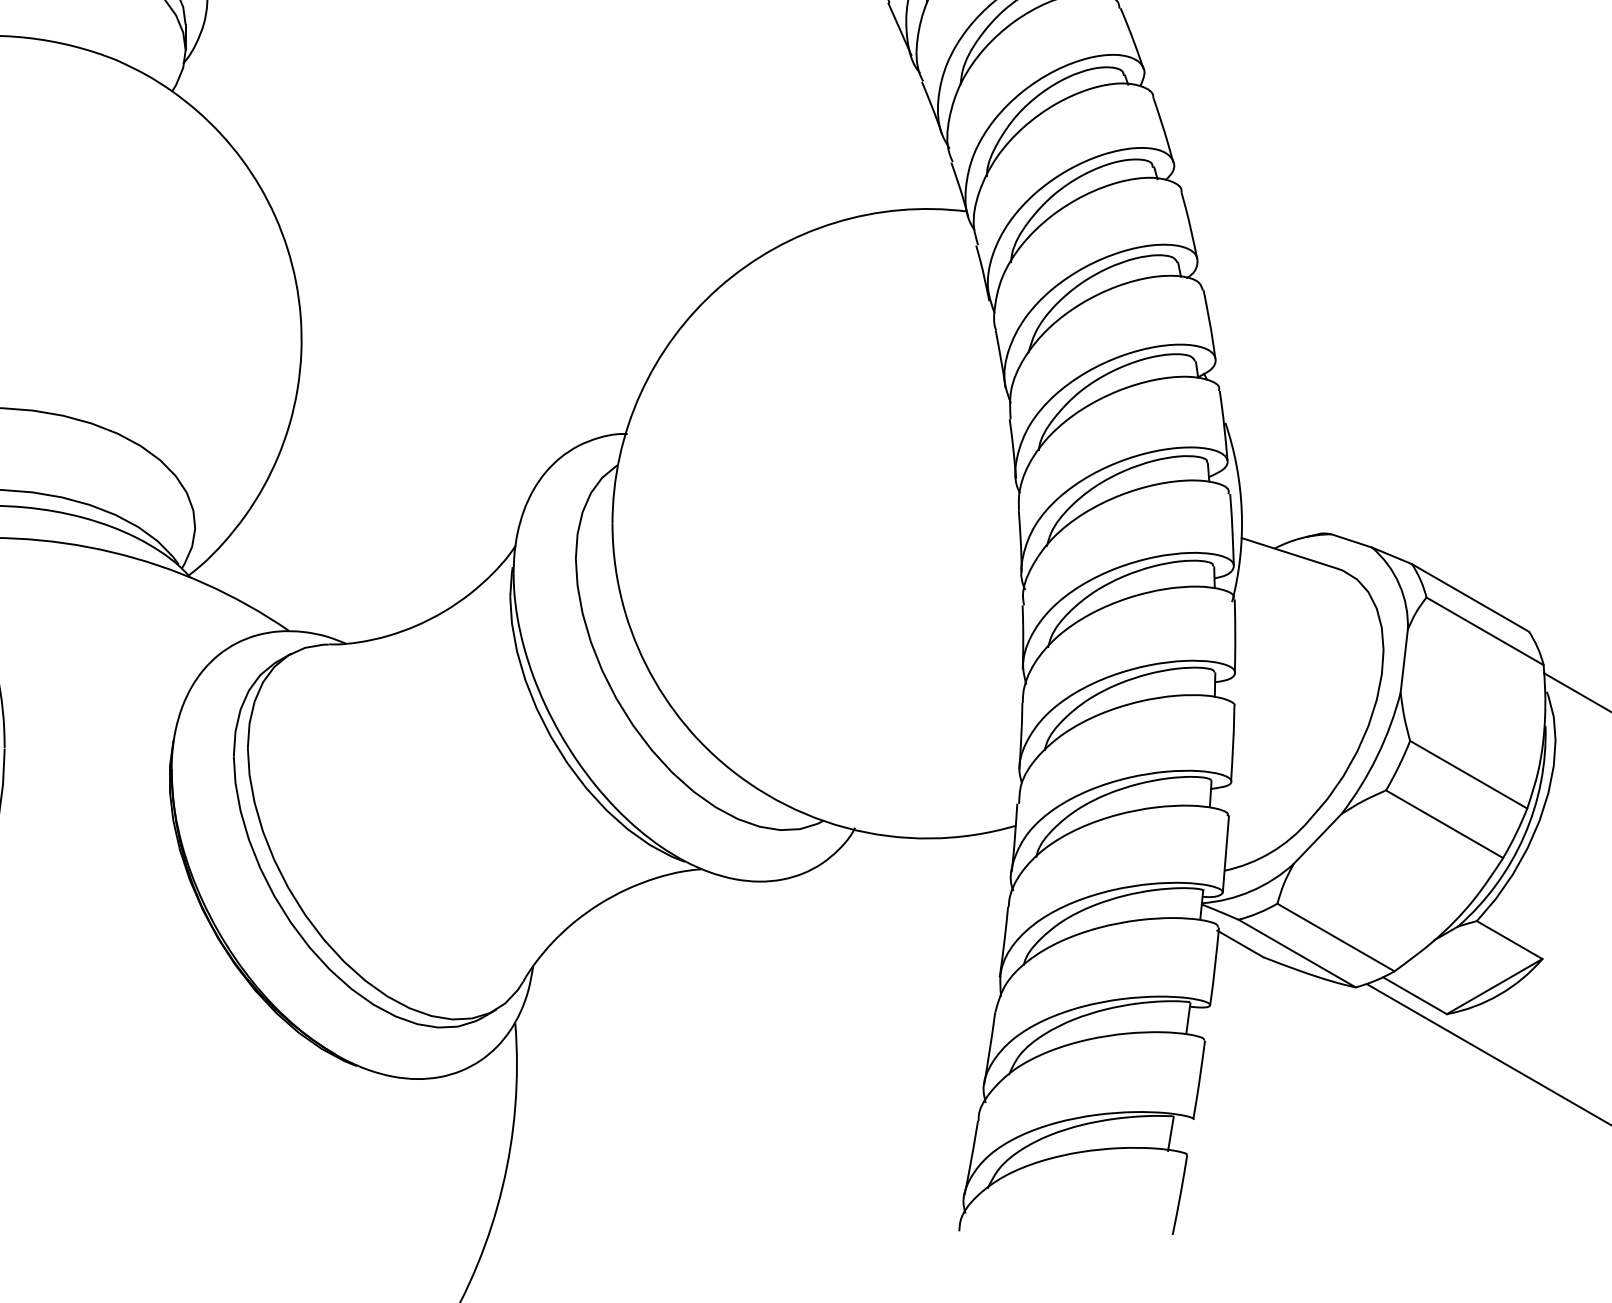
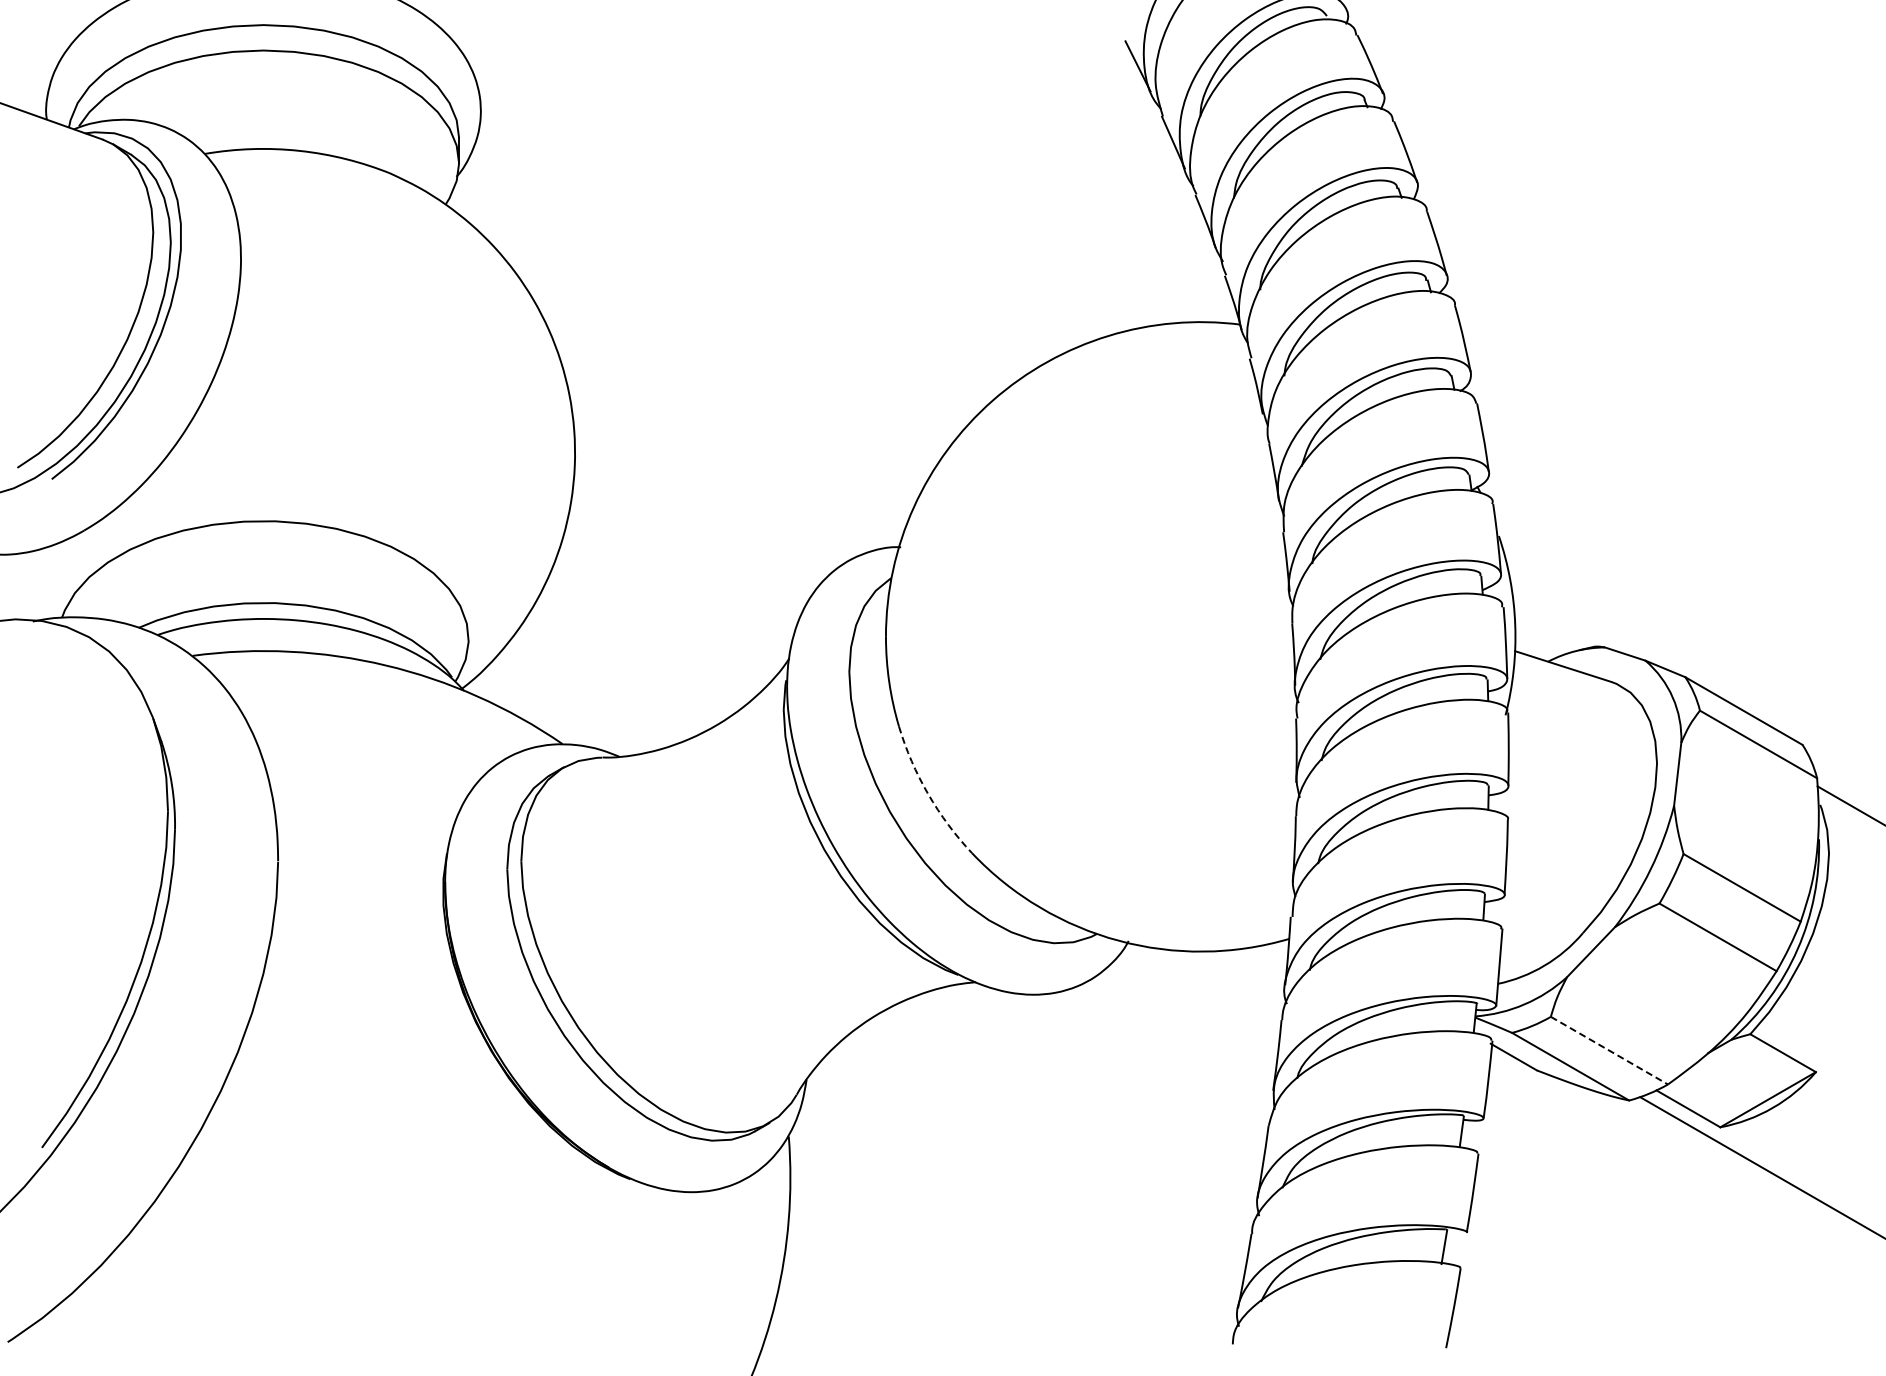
arc: (655, 681) -> (928, 794), solid -> dashed
line: (1336, 937) -> (1609, 1050), solid -> dashed

